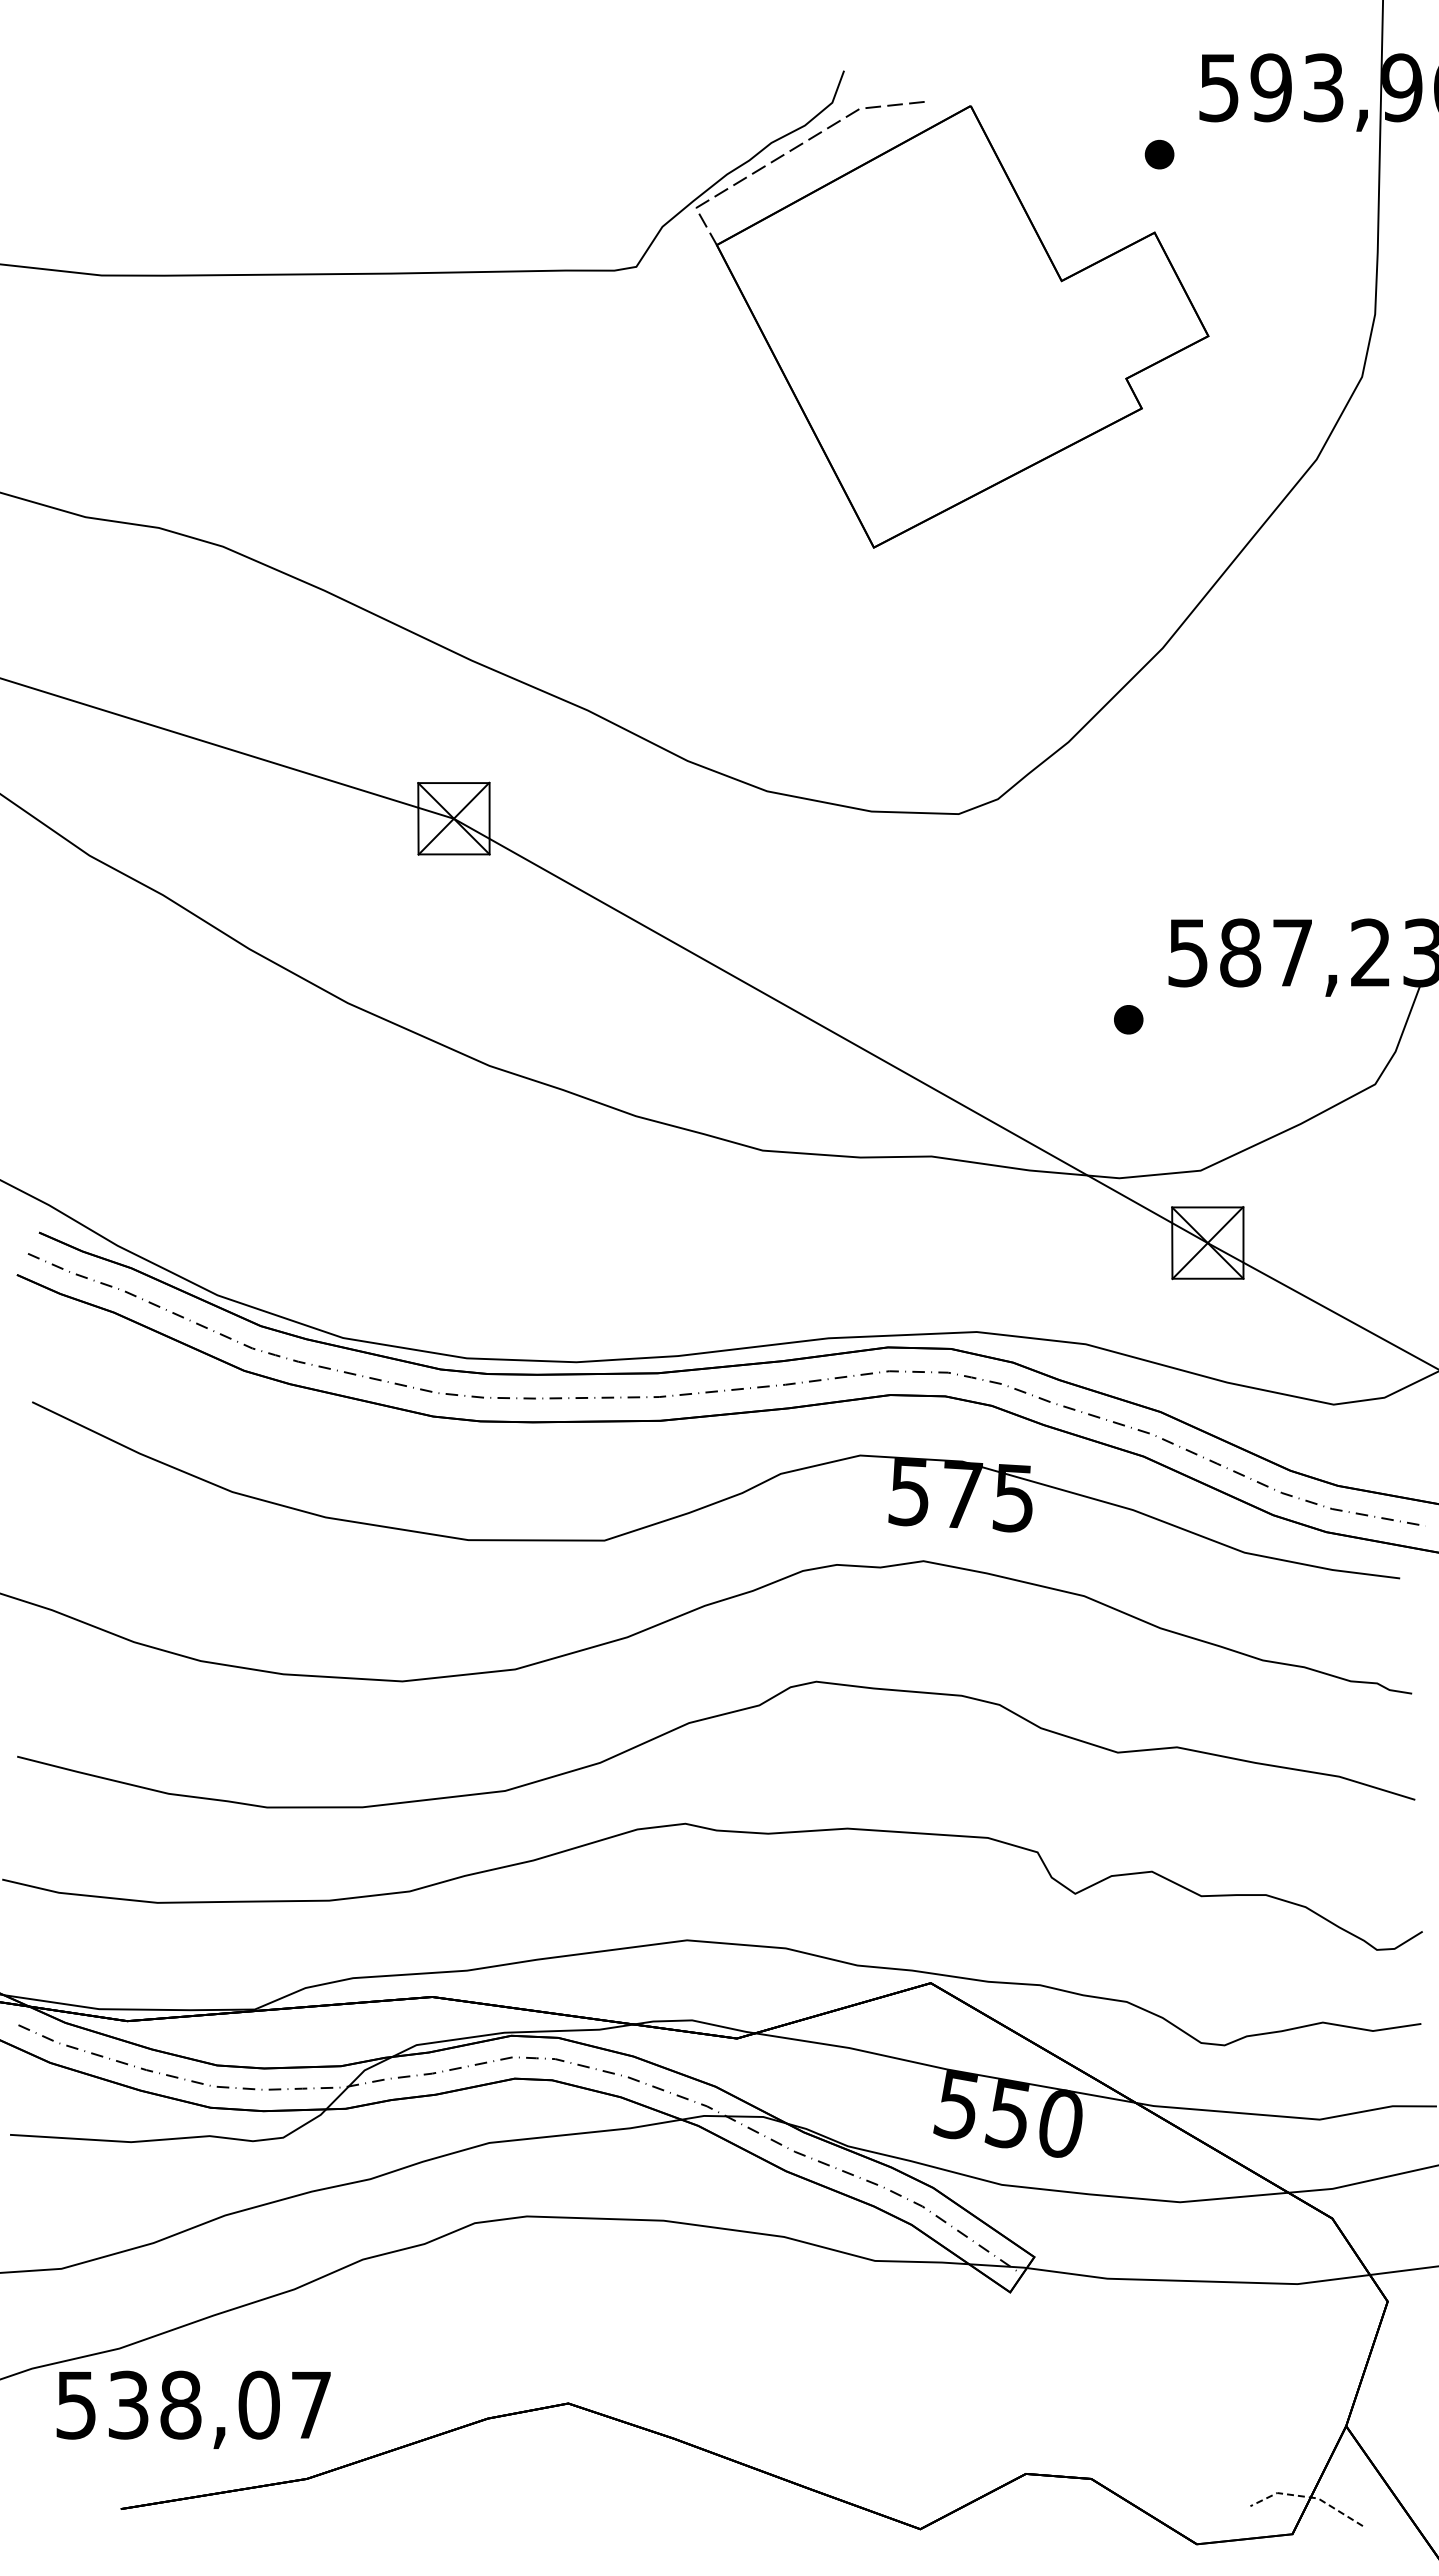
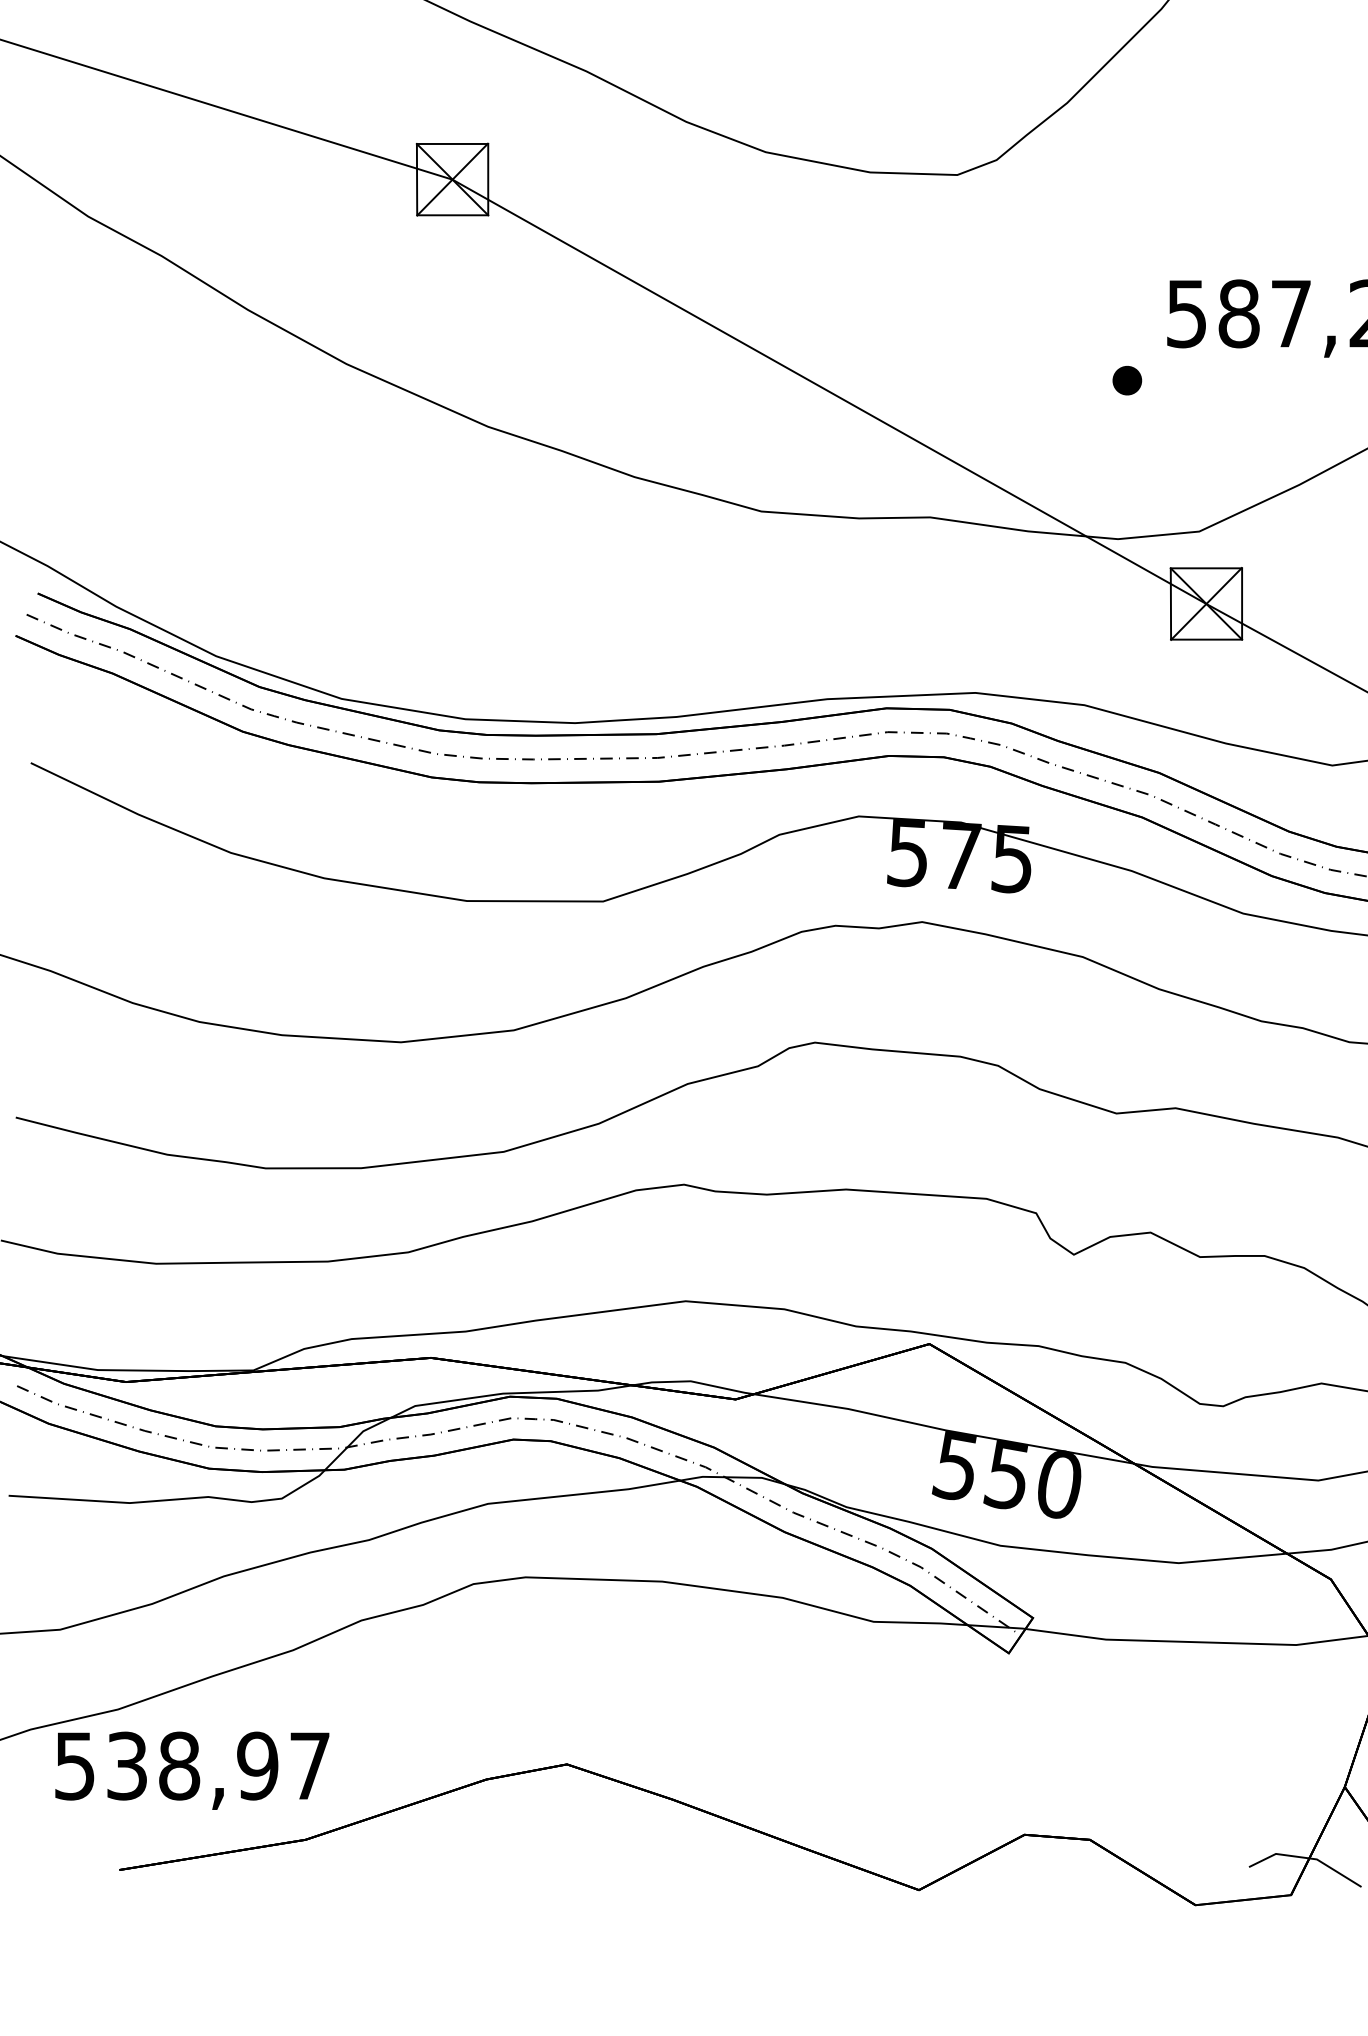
text: (258, 2404) -> (257, 1765), 538,07 -> 538,97
line: (1308, 2497) -> (1307, 1858), dashed -> solid

